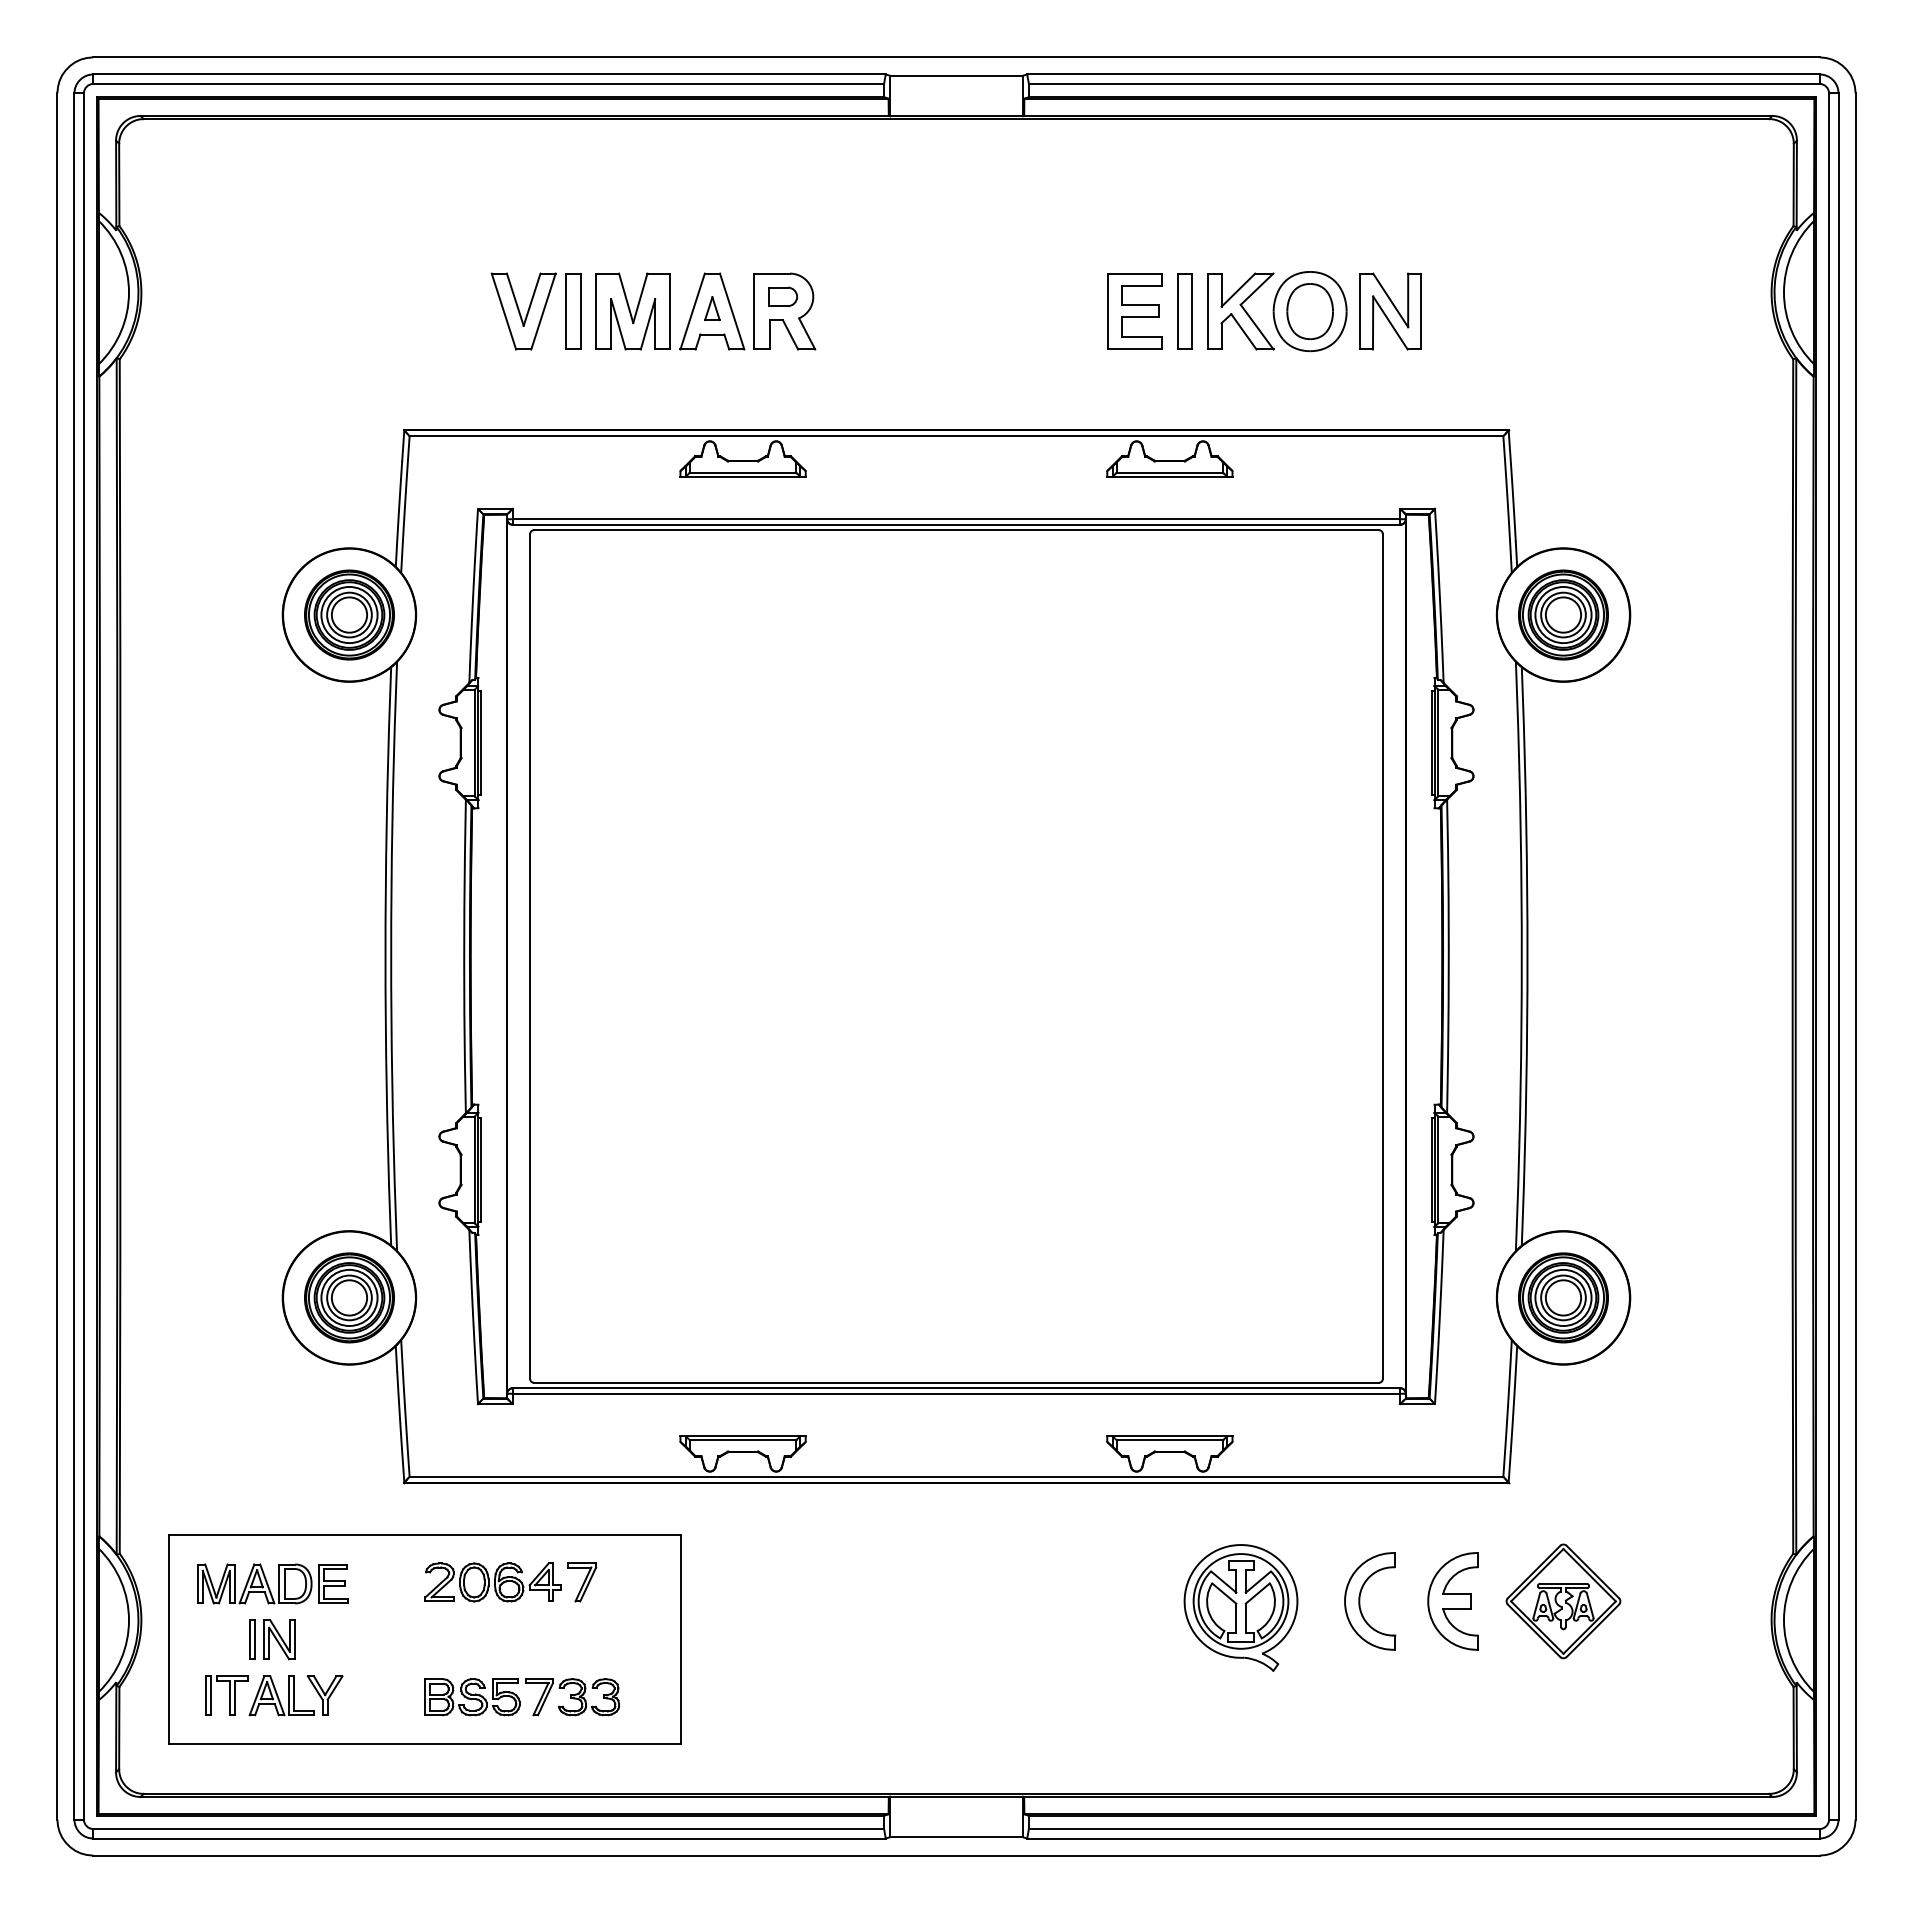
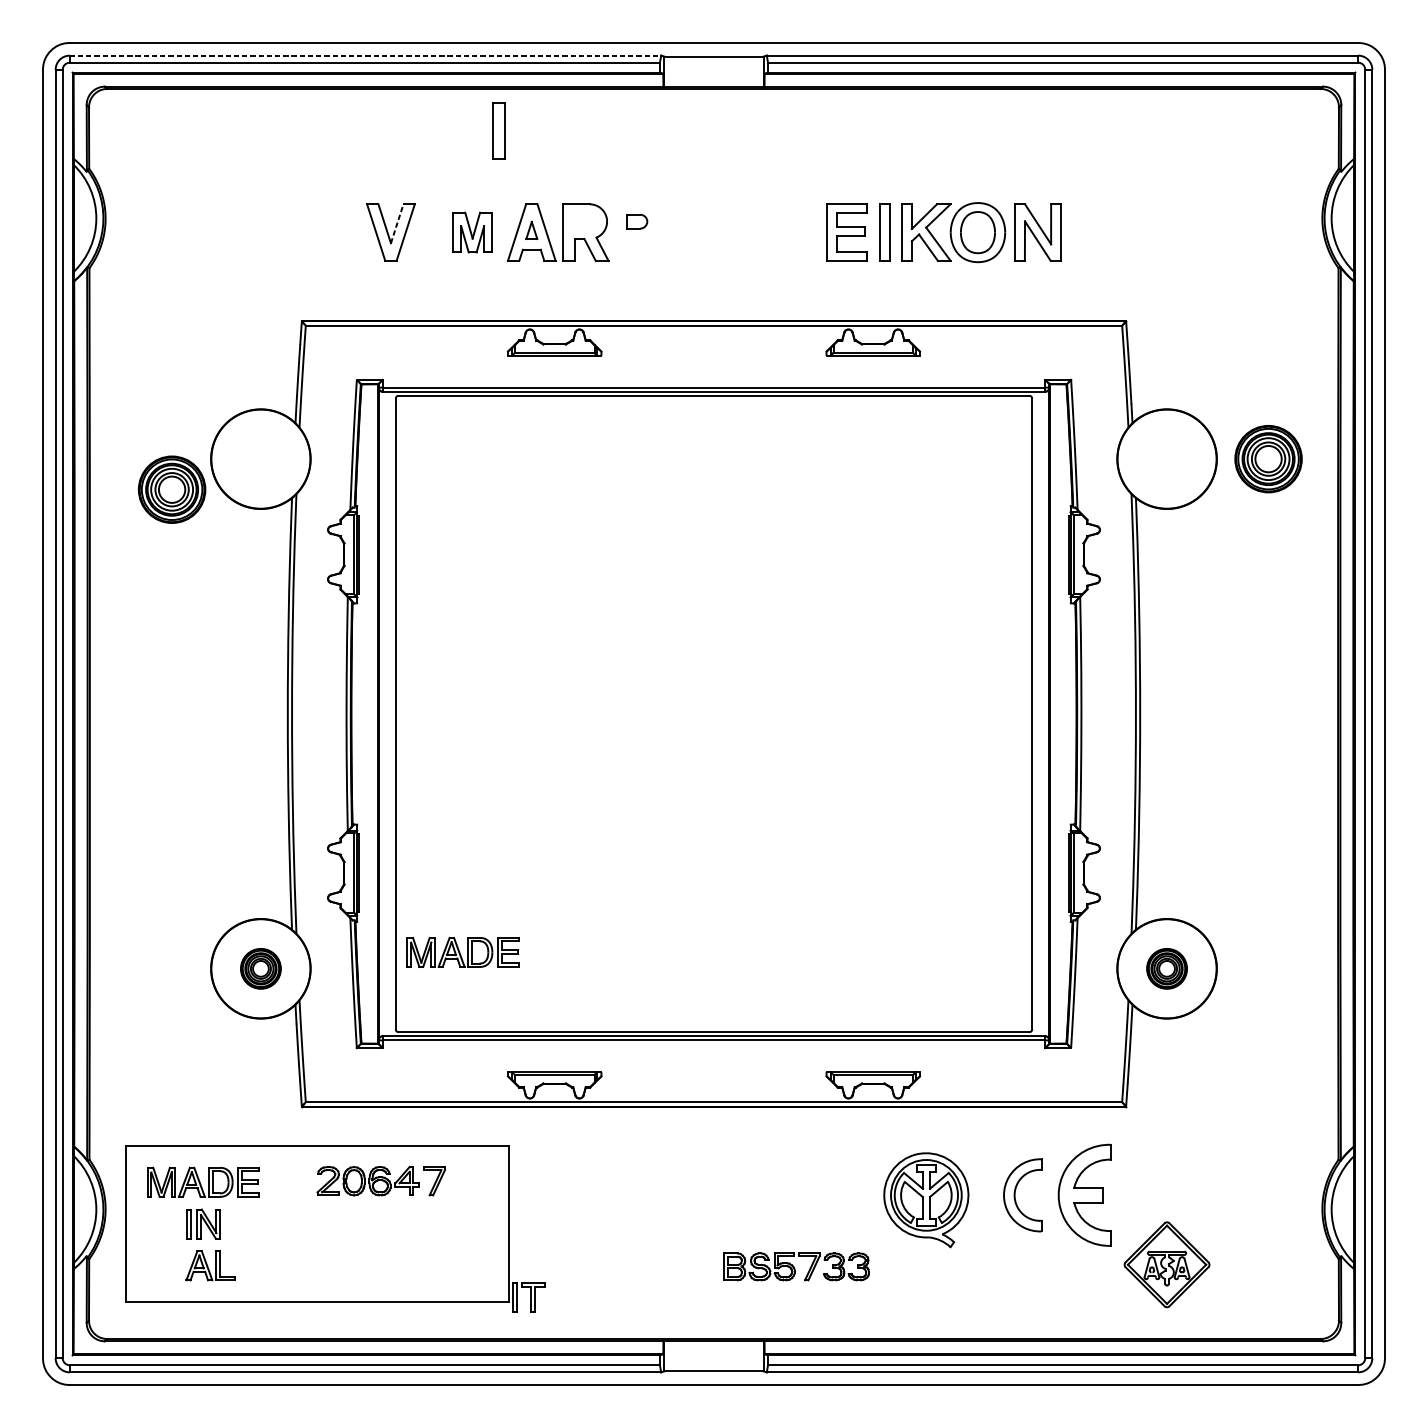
line: (490, 74) -> (366, 55), solid -> dashed
part: (782, 296) -> (636, 221), moved
line: (532, 299) -> (397, 223), solid -> dashed
part: (573, 311) -> (499, 131), moved
part: (632, 311) -> (472, 232), size x0.7
part: (349, 614) -> (172, 489), moved
part: (1563, 614) -> (1268, 458), moved
part: (620, 1275) -> (463, 952), added
part: (349, 1297) -> (260, 968), size x0.6
part: (1563, 1297) -> (1167, 968), size x0.6
part: (1452, 1601) -> (1084, 1195), size x1.4
part: (1563, 1601) -> (1167, 1264), moved
part: (226, 1695) -> (528, 1297), moved
part: (324, 1695) -> (242, 1265), removed
part: (522, 1697) -> (796, 1267), moved

